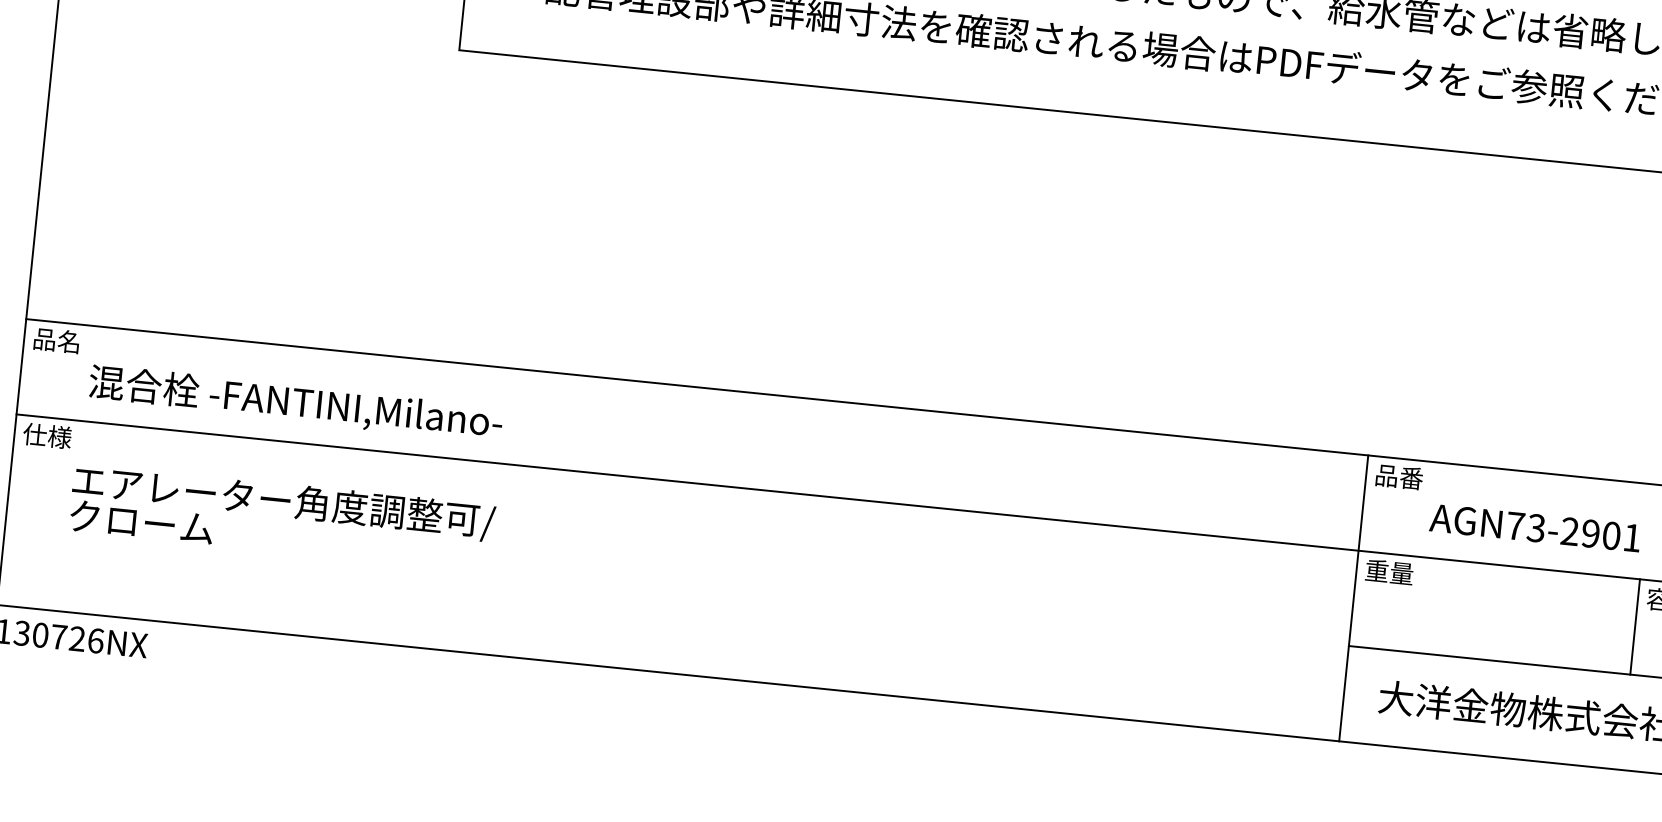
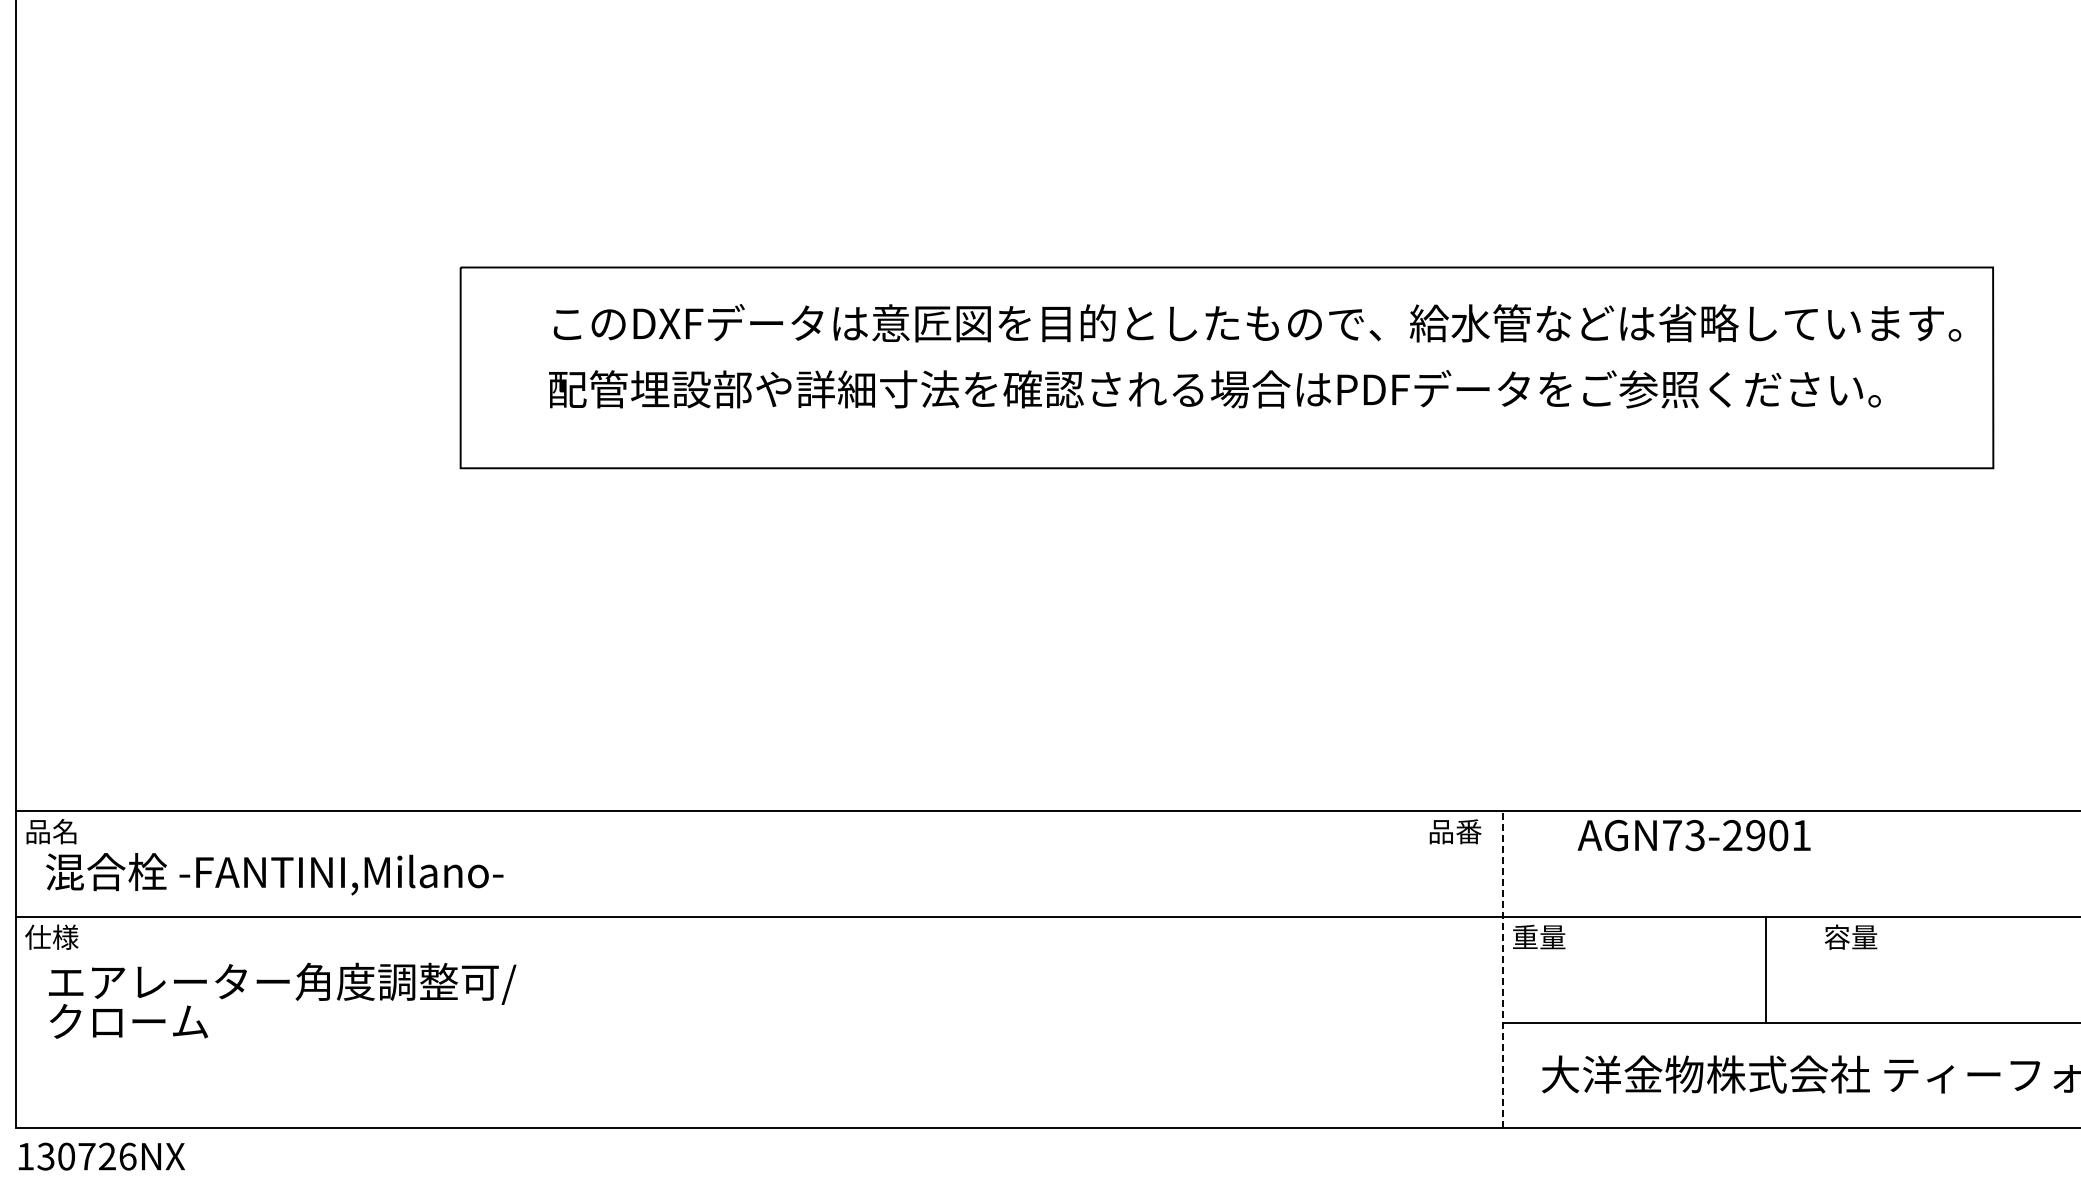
text: (295, 403) -> (274, 874), moved
text: (1399, 476) -> (1455, 831), moved
text: (282, 517) -> (282, 1000), moved
text: (1534, 528) -> (1693, 835), moved
line: (1353, 598) -> (1502, 969), solid -> dashed
line: (1635, 626) -> (1765, 969), moved

